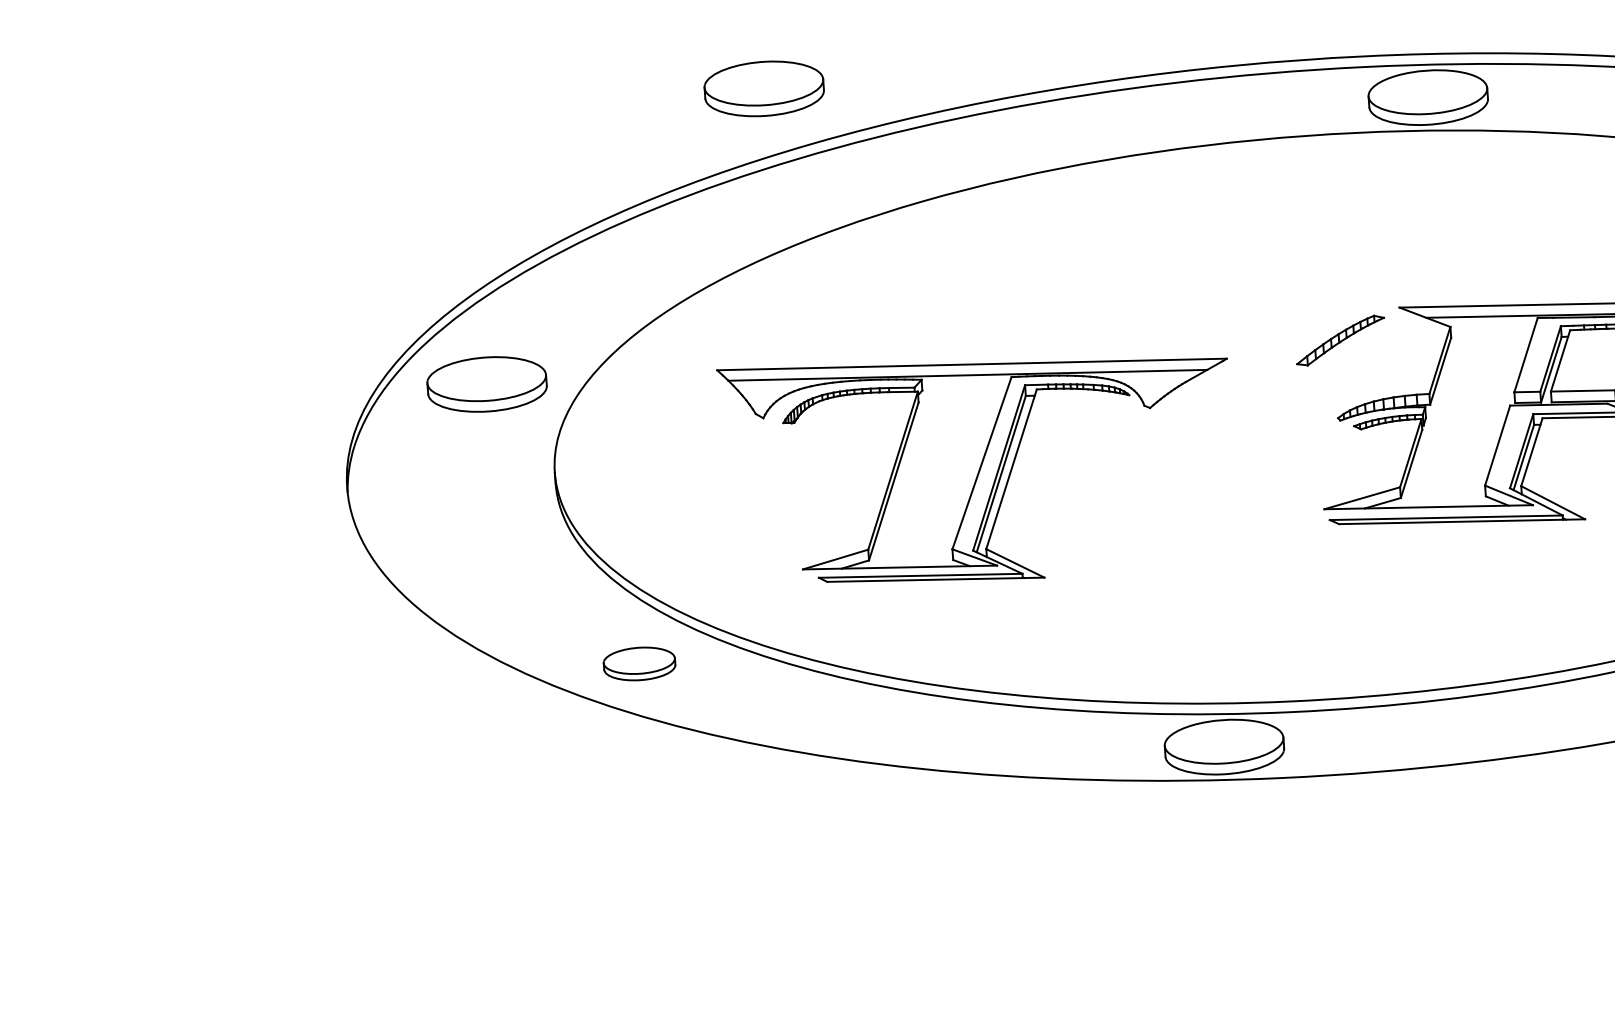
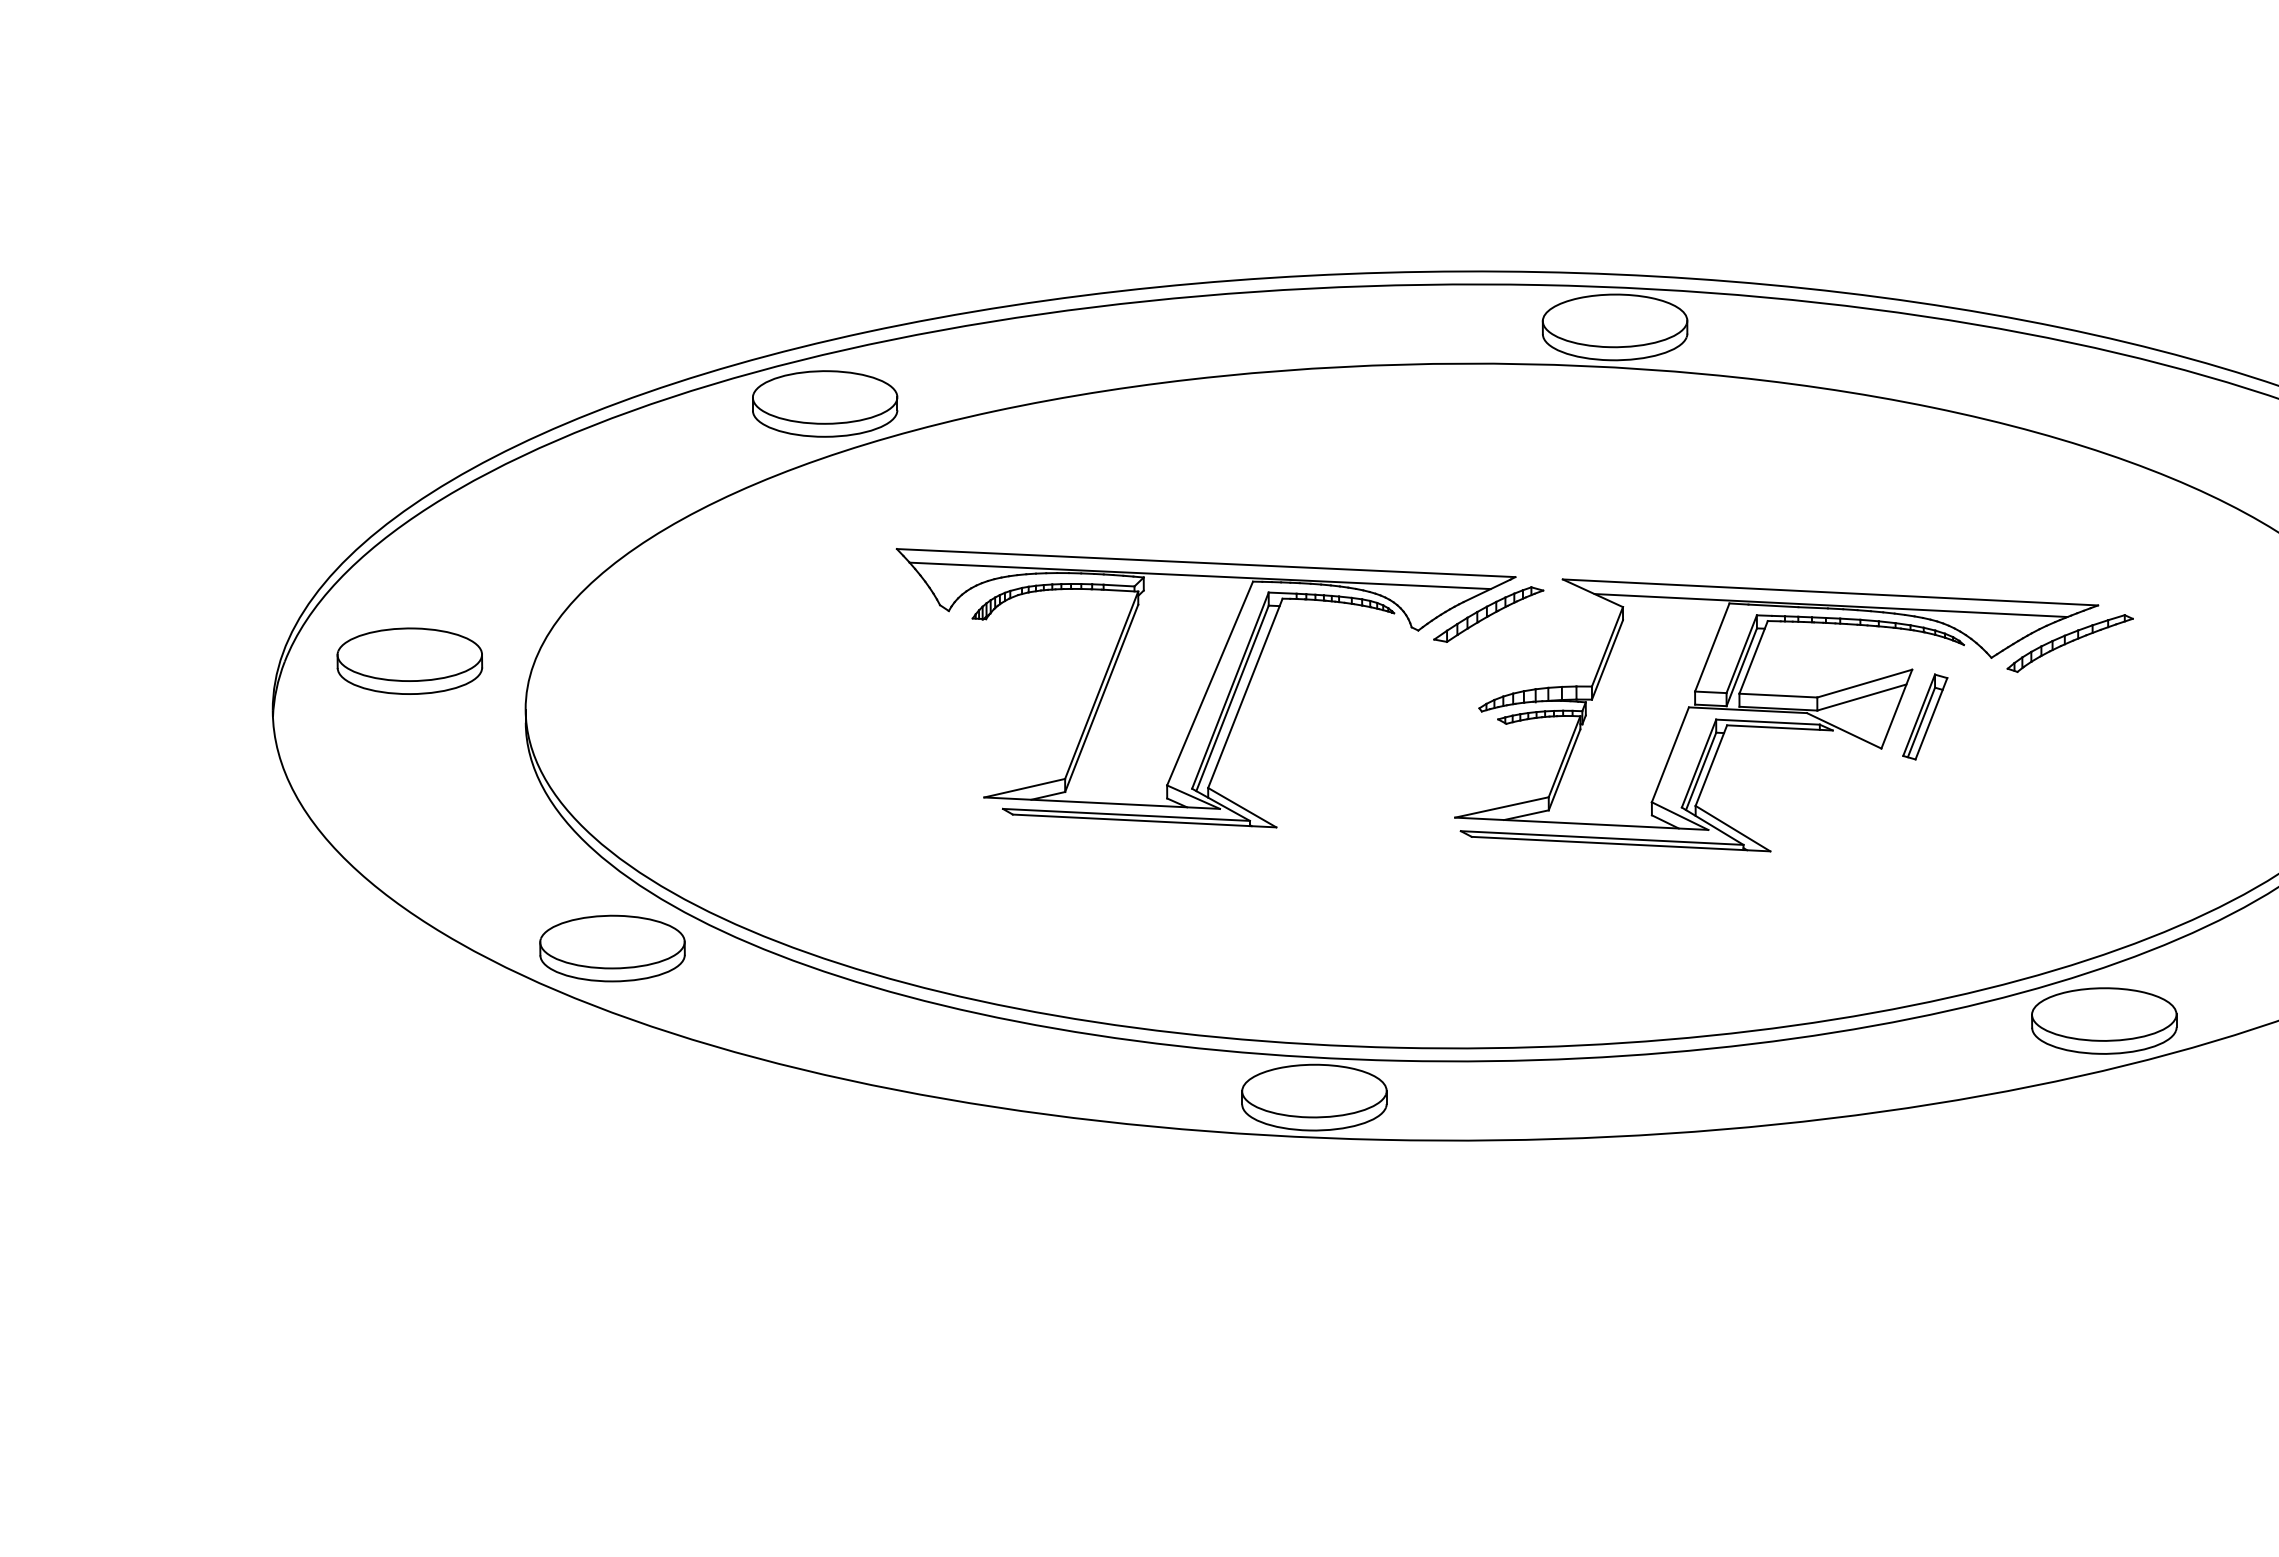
part: (764, 88) -> (825, 403), moved
part: (486, 383) -> (409, 660), moved
part: (978, 467) -> (1205, 688), moved
part: (639, 663) -> (612, 948), size x1.67

